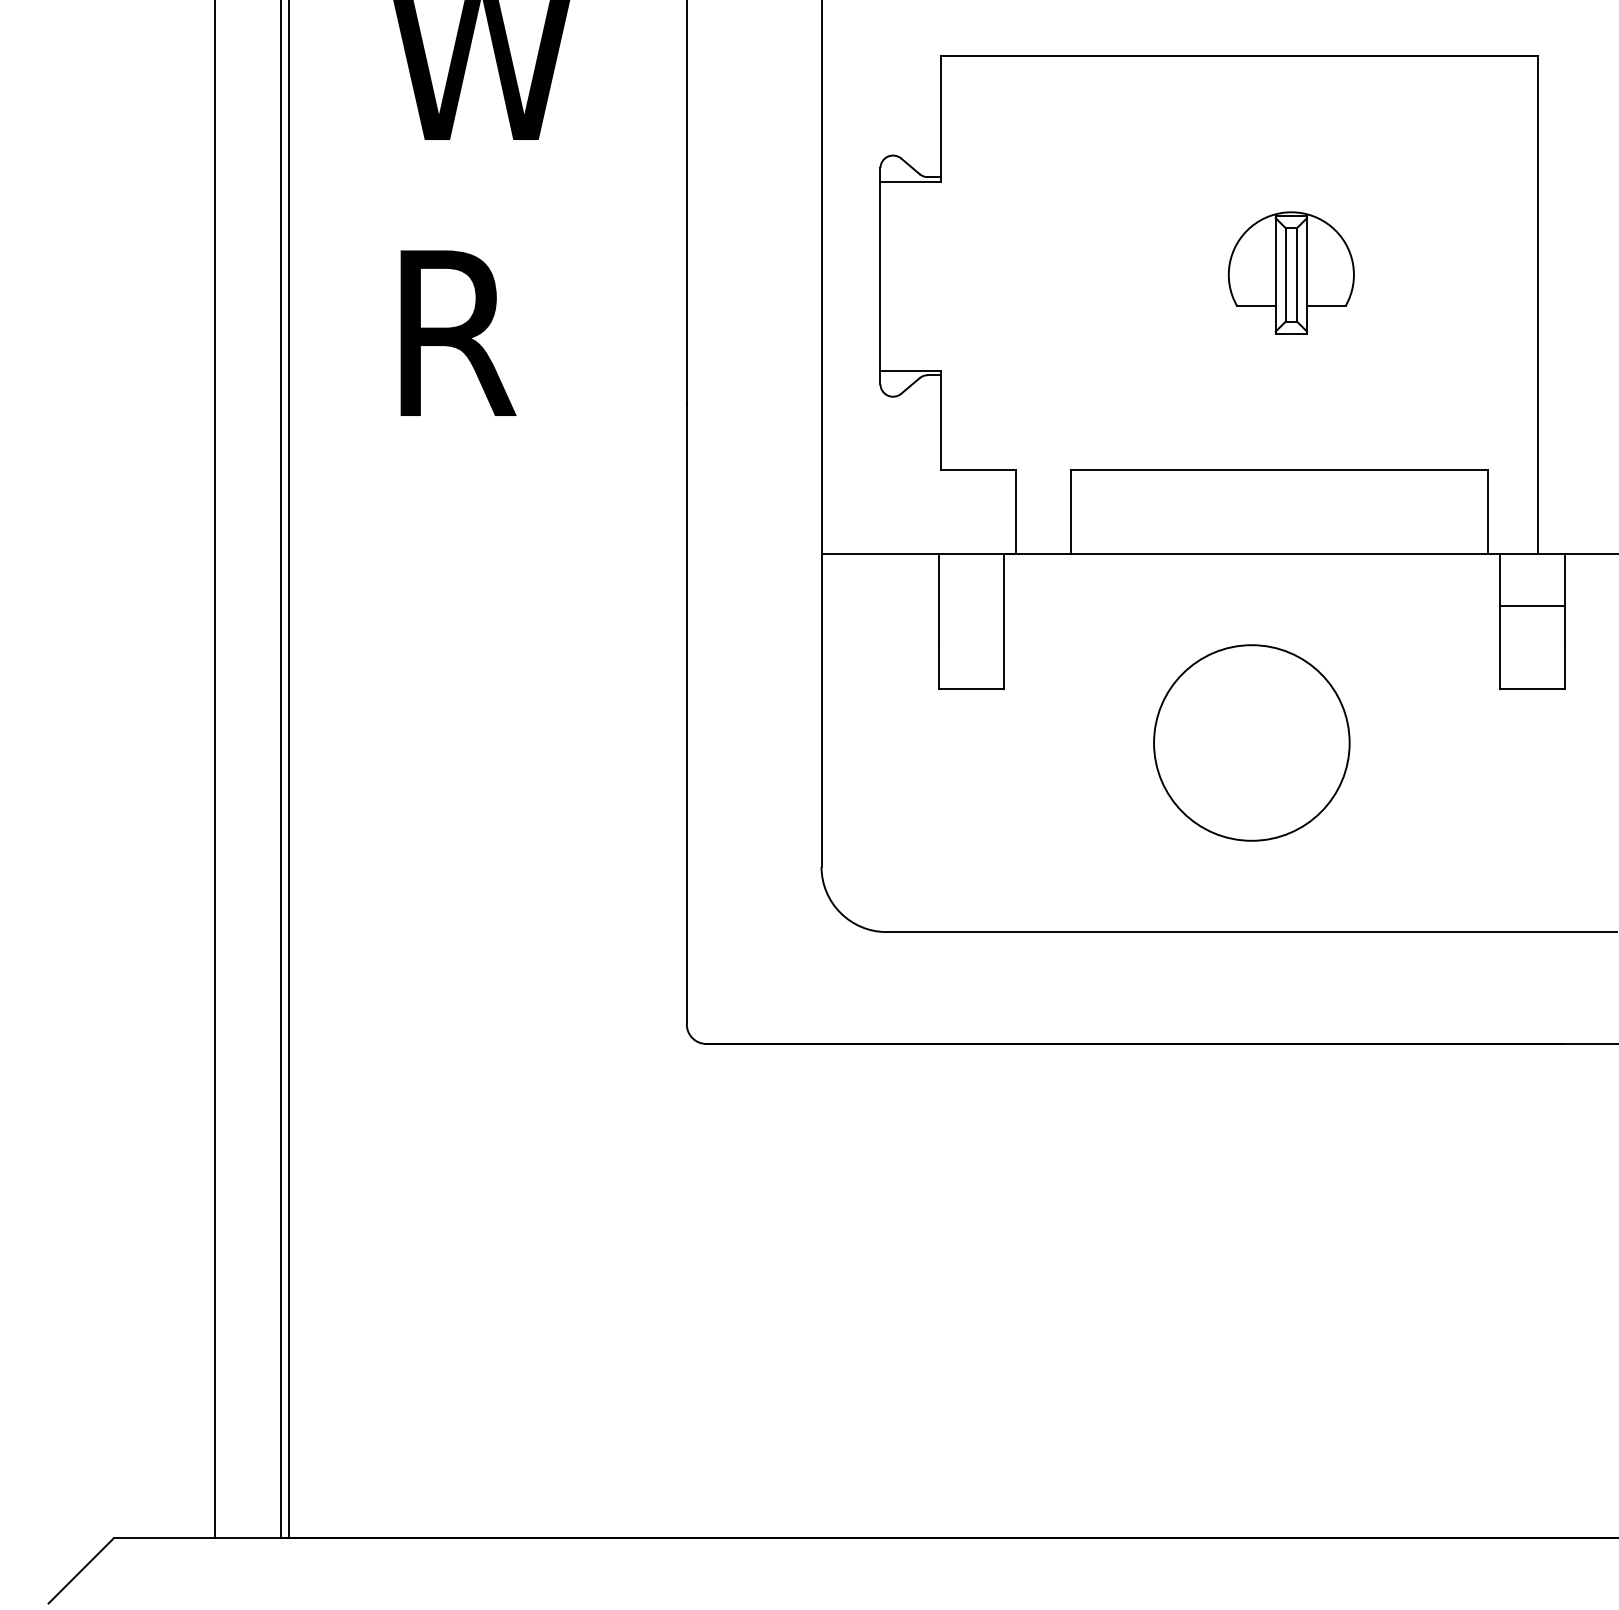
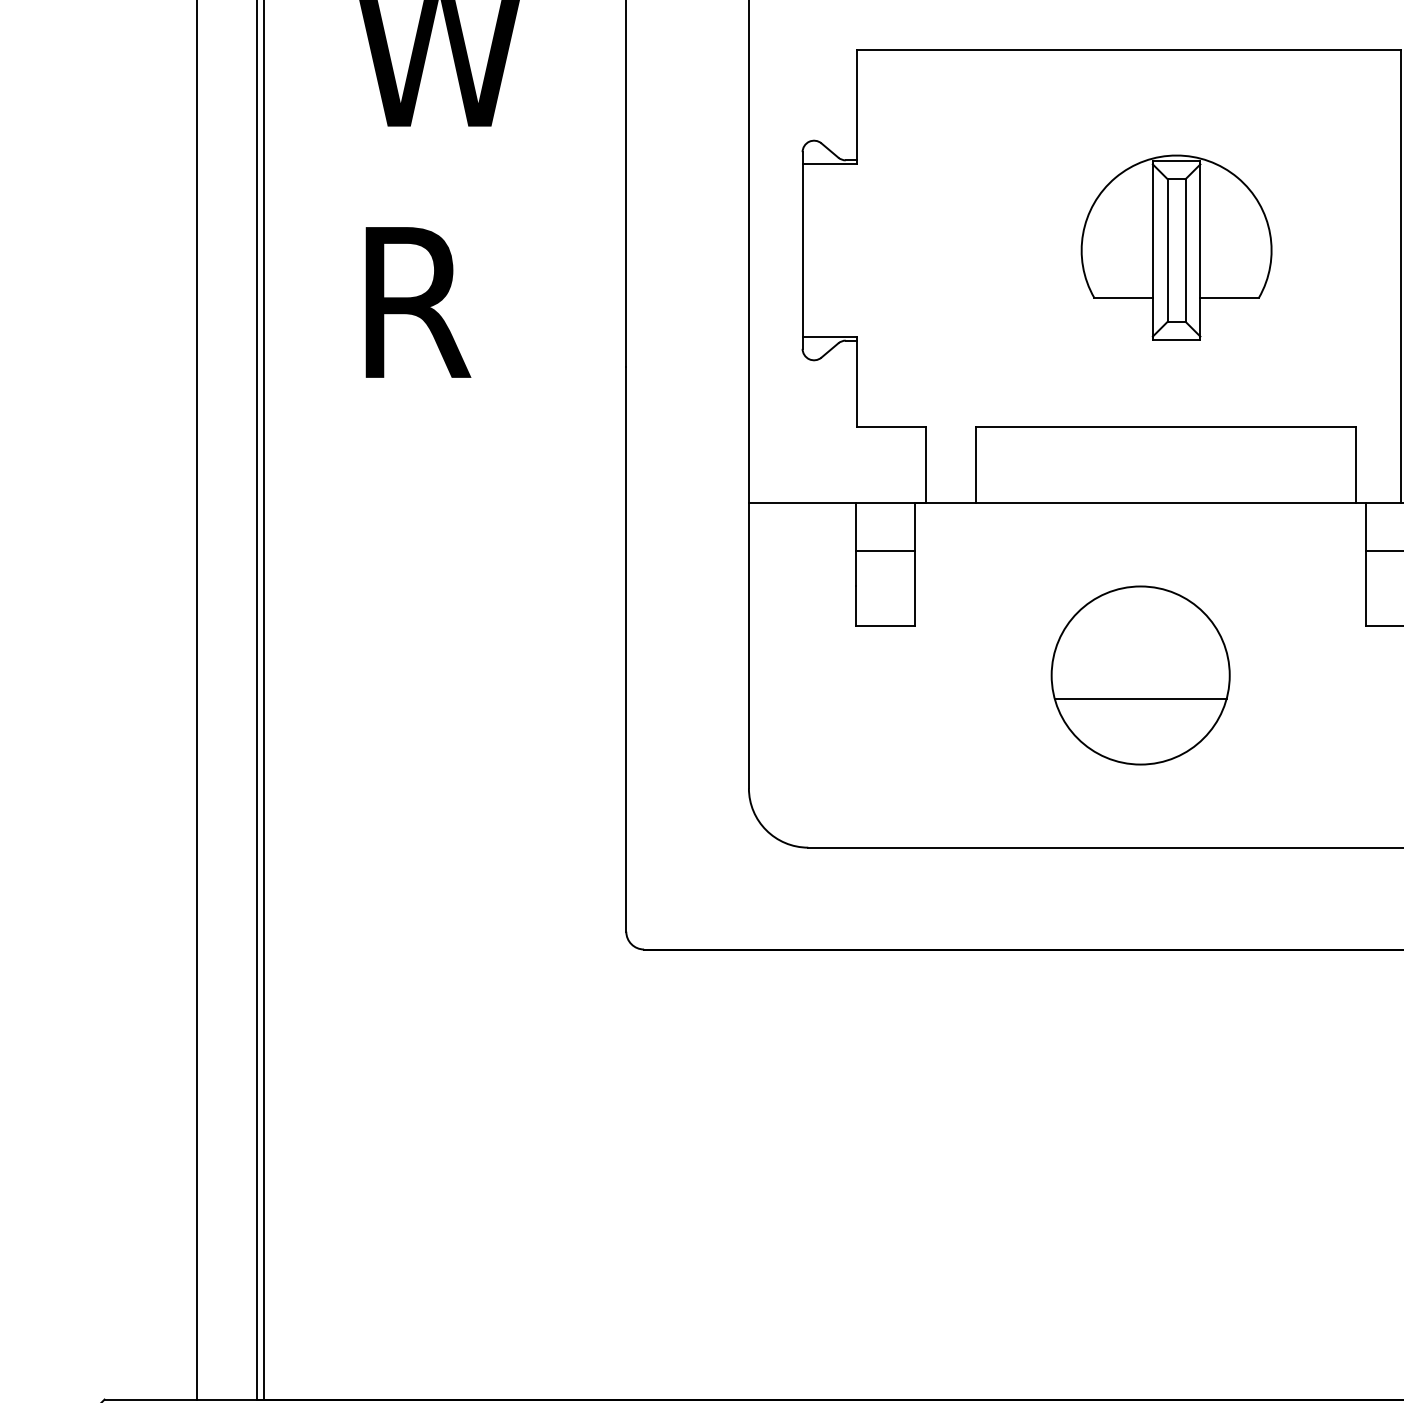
part: (1291, 272) -> (1176, 247), size x1.67
line: (971, 606) -> (885, 551), added
line: (1251, 769) -> (1140, 699), added

